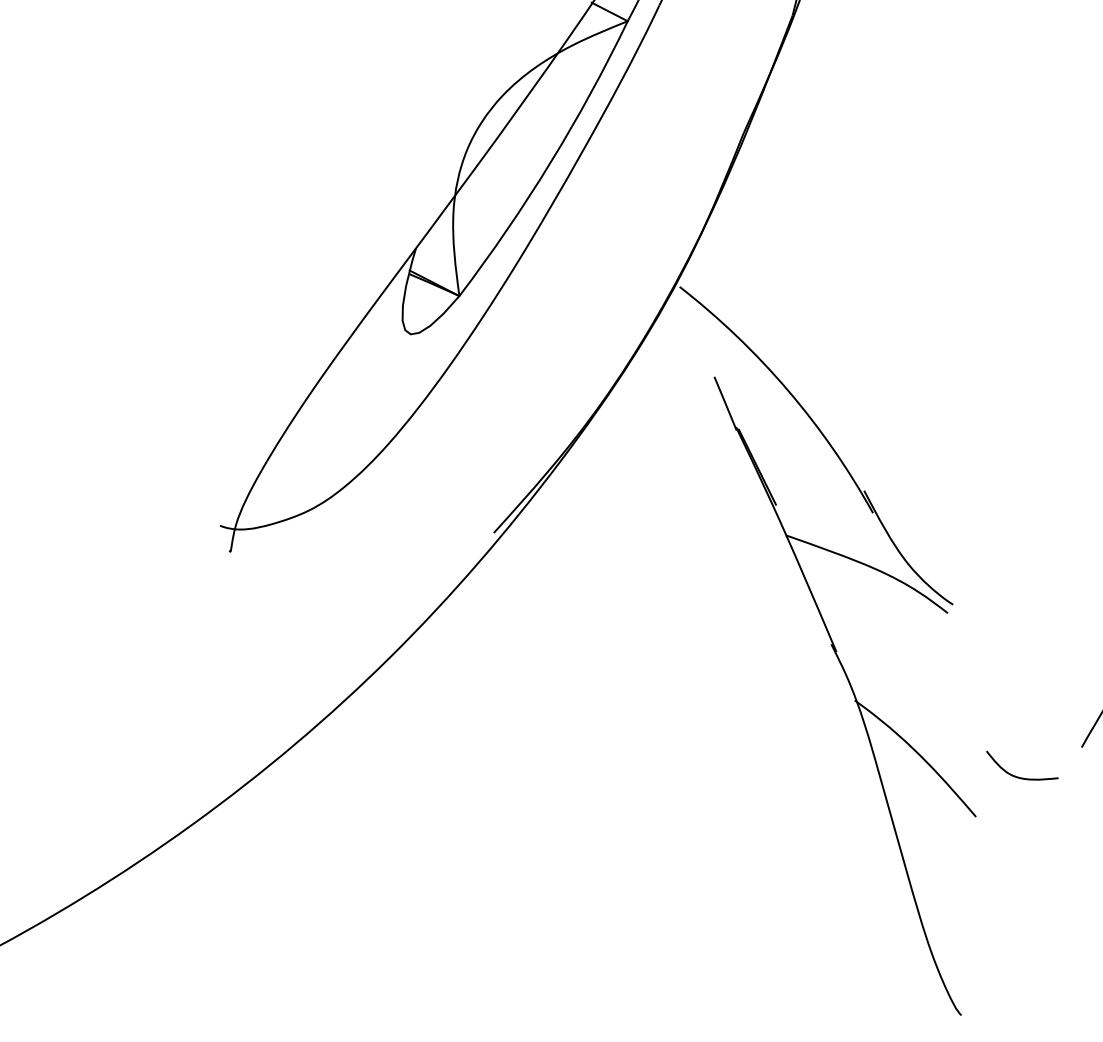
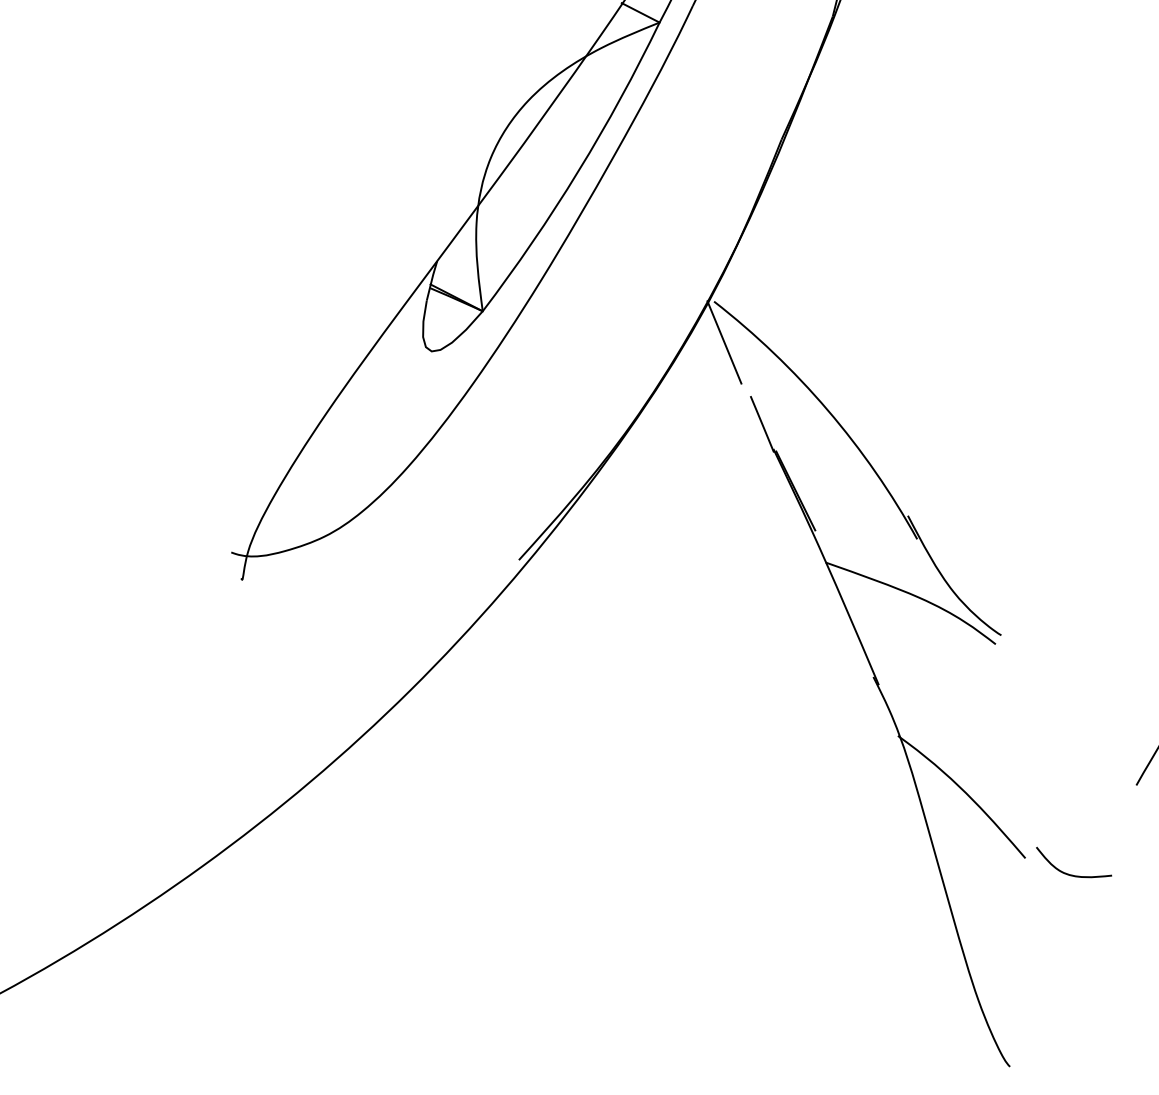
line: (689, 325) -> (724, 342), added
curve: (1020, 777) -> (1072, 874), moved

